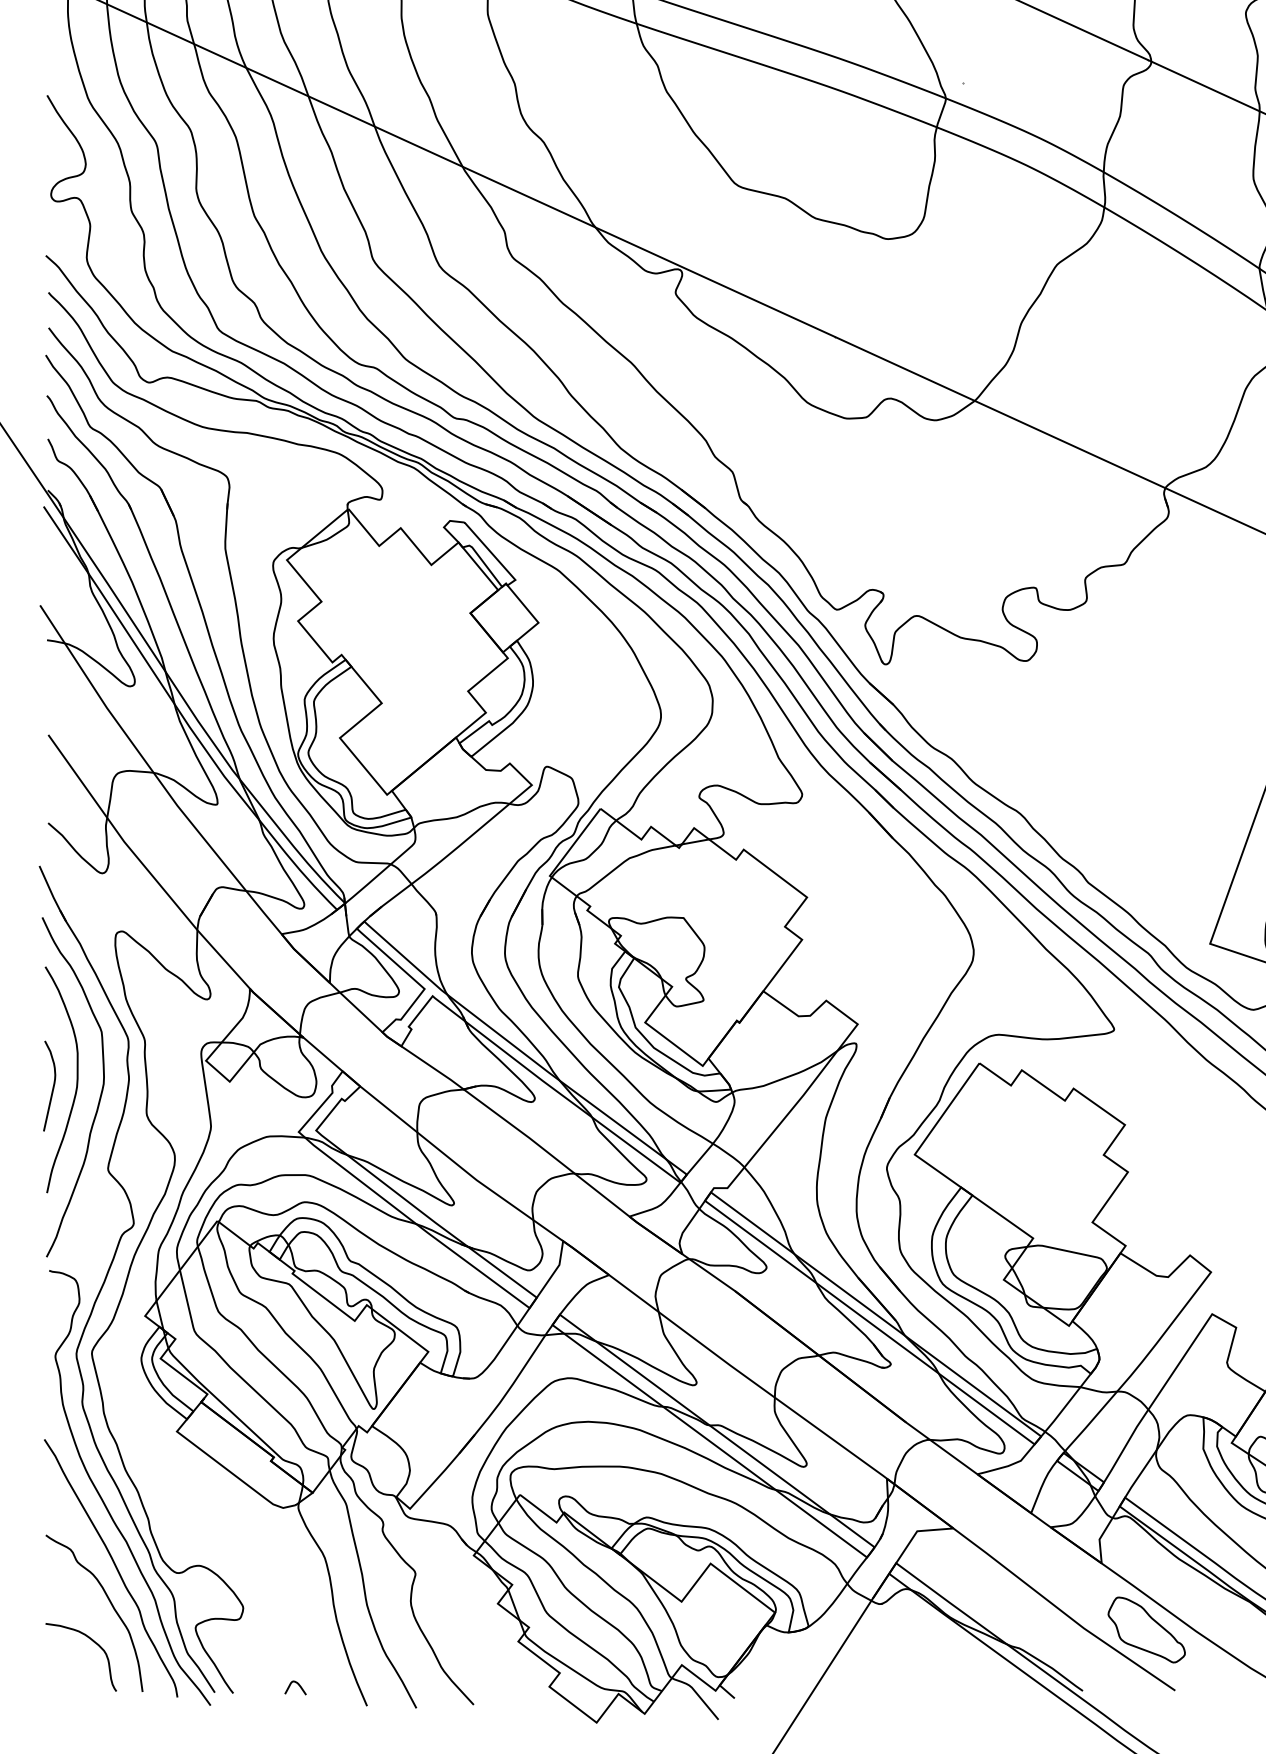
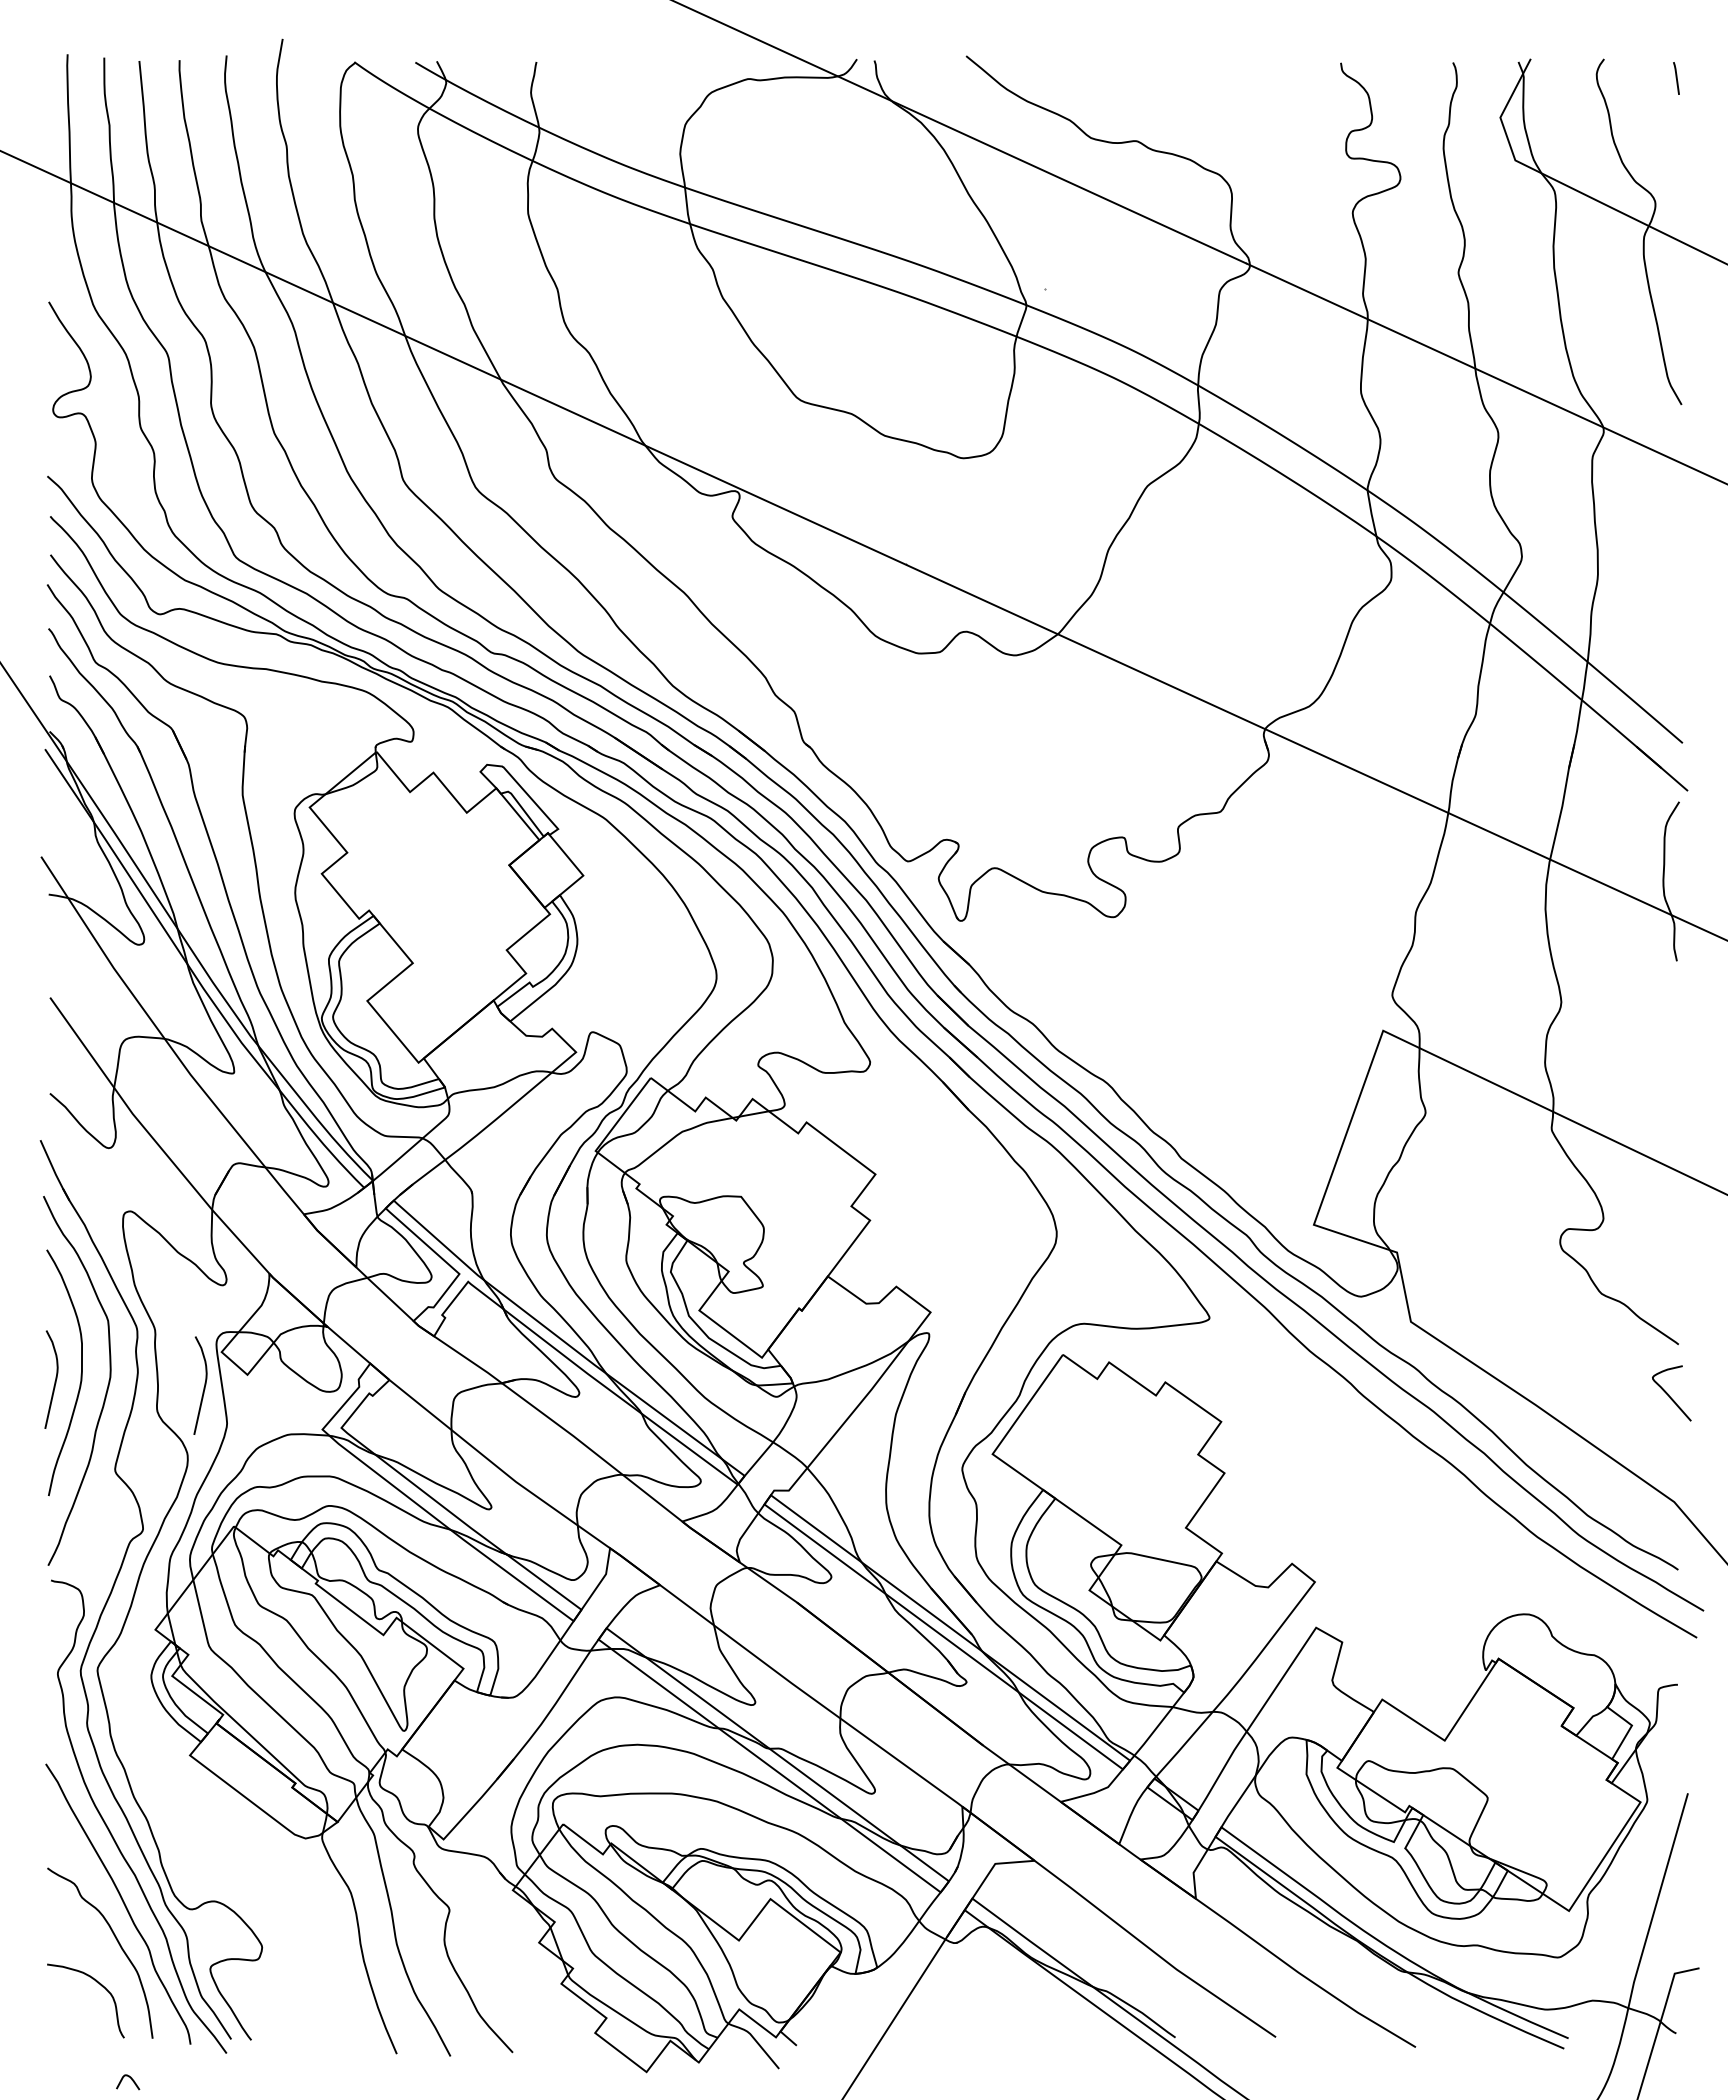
curve: (189, 1093) -> (203, 1387), added
part: (1146, 1630) -> (1244, 1971), removed
curve: (298, 1686) -> (131, 2080), moved

